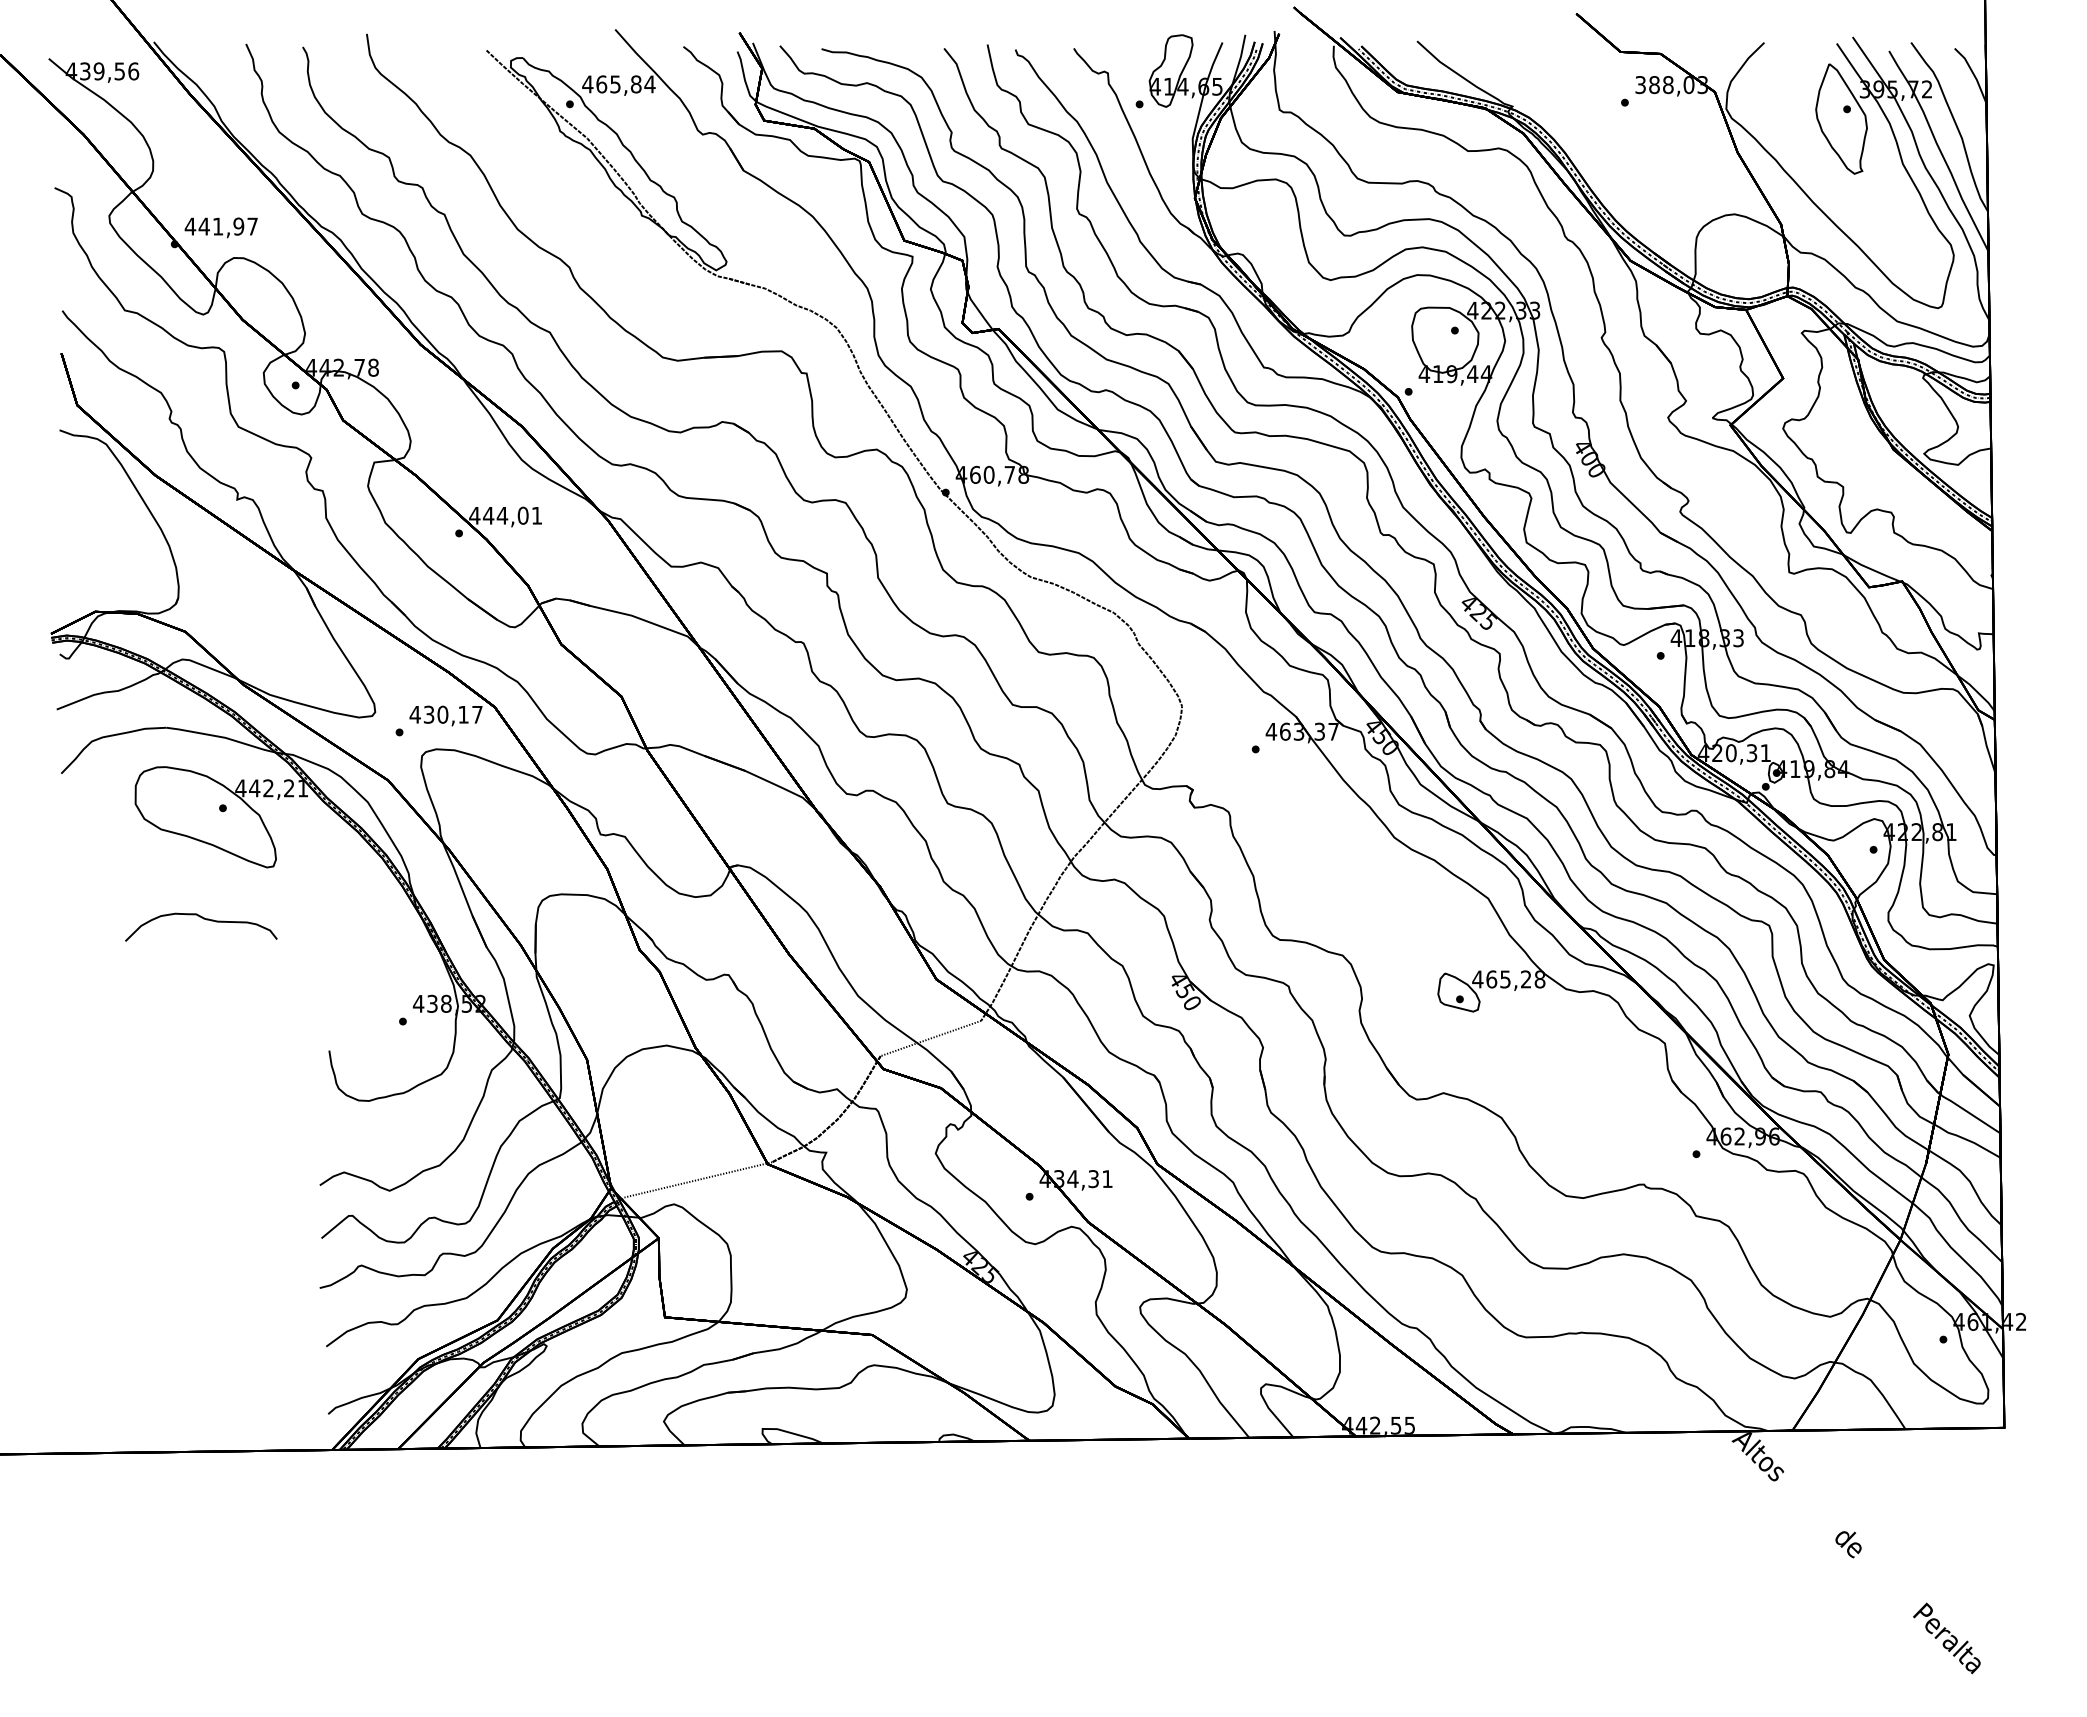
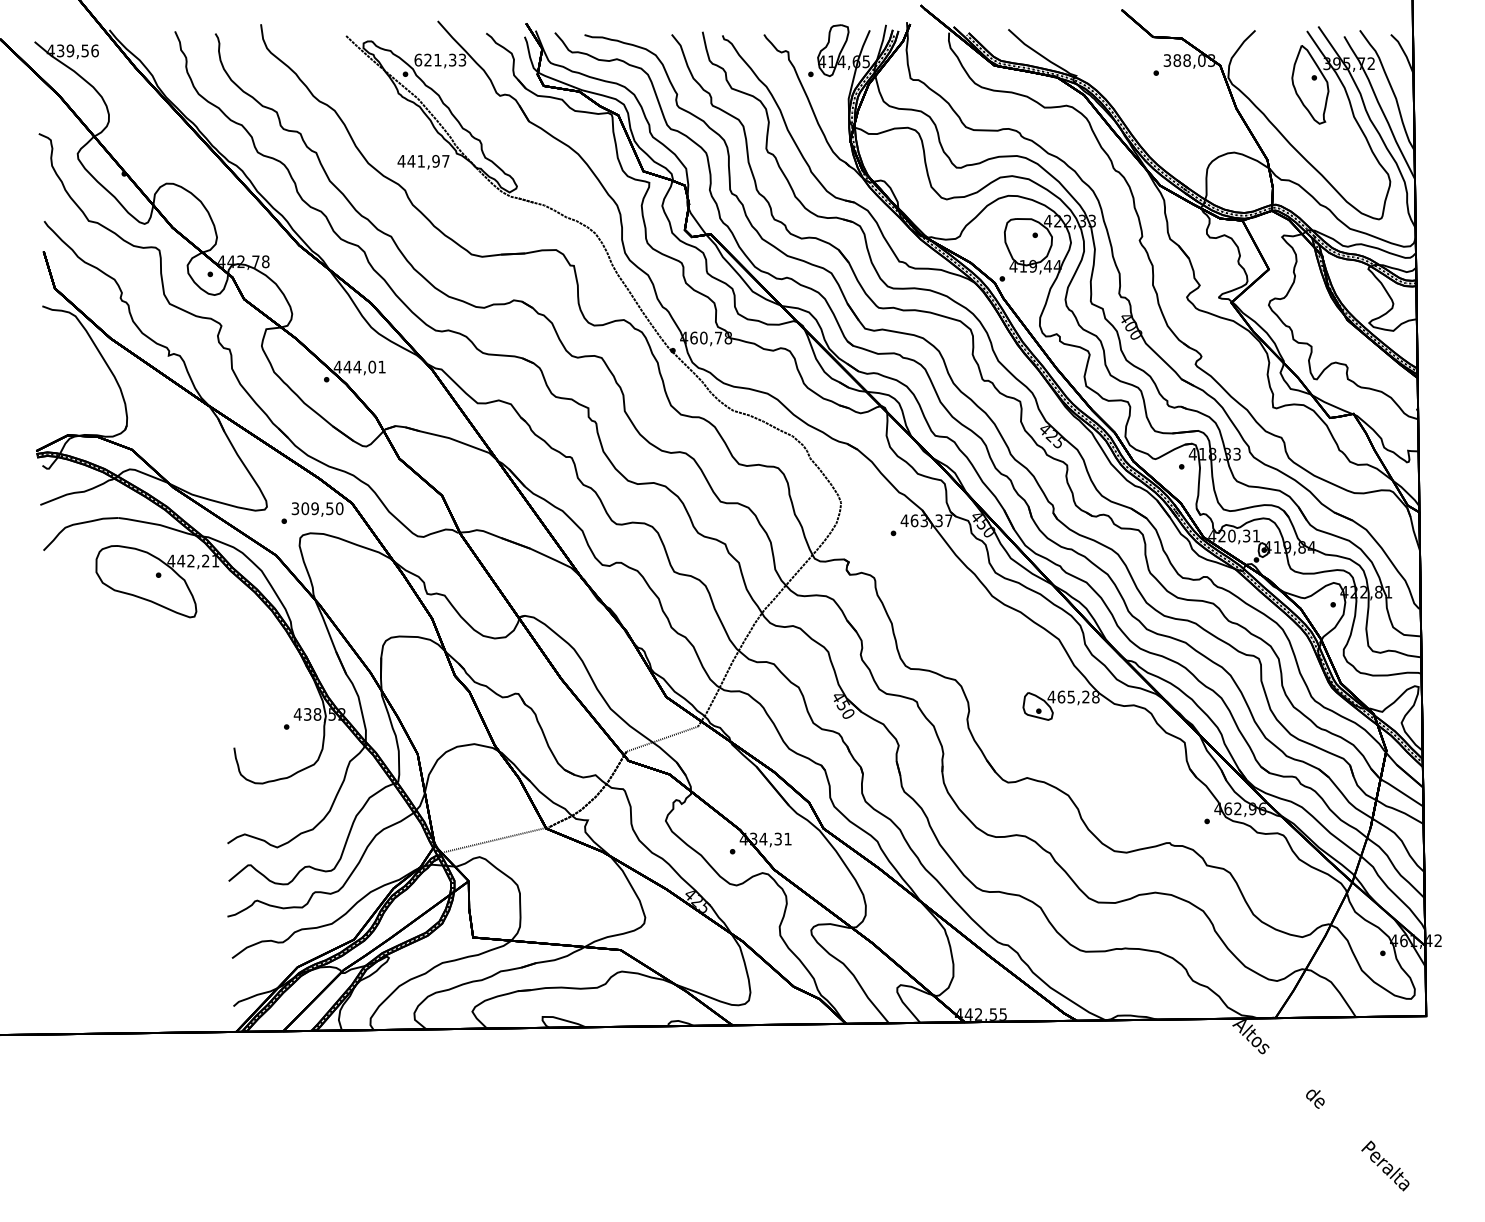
text: (618, 84) -> (440, 60), 465,84 -> 621,33
text: (220, 227) -> (422, 161), moved
text: (445, 714) -> (316, 508), 430,17 -> 309,50
curve: (203, 919) -> (144, 654), removed

